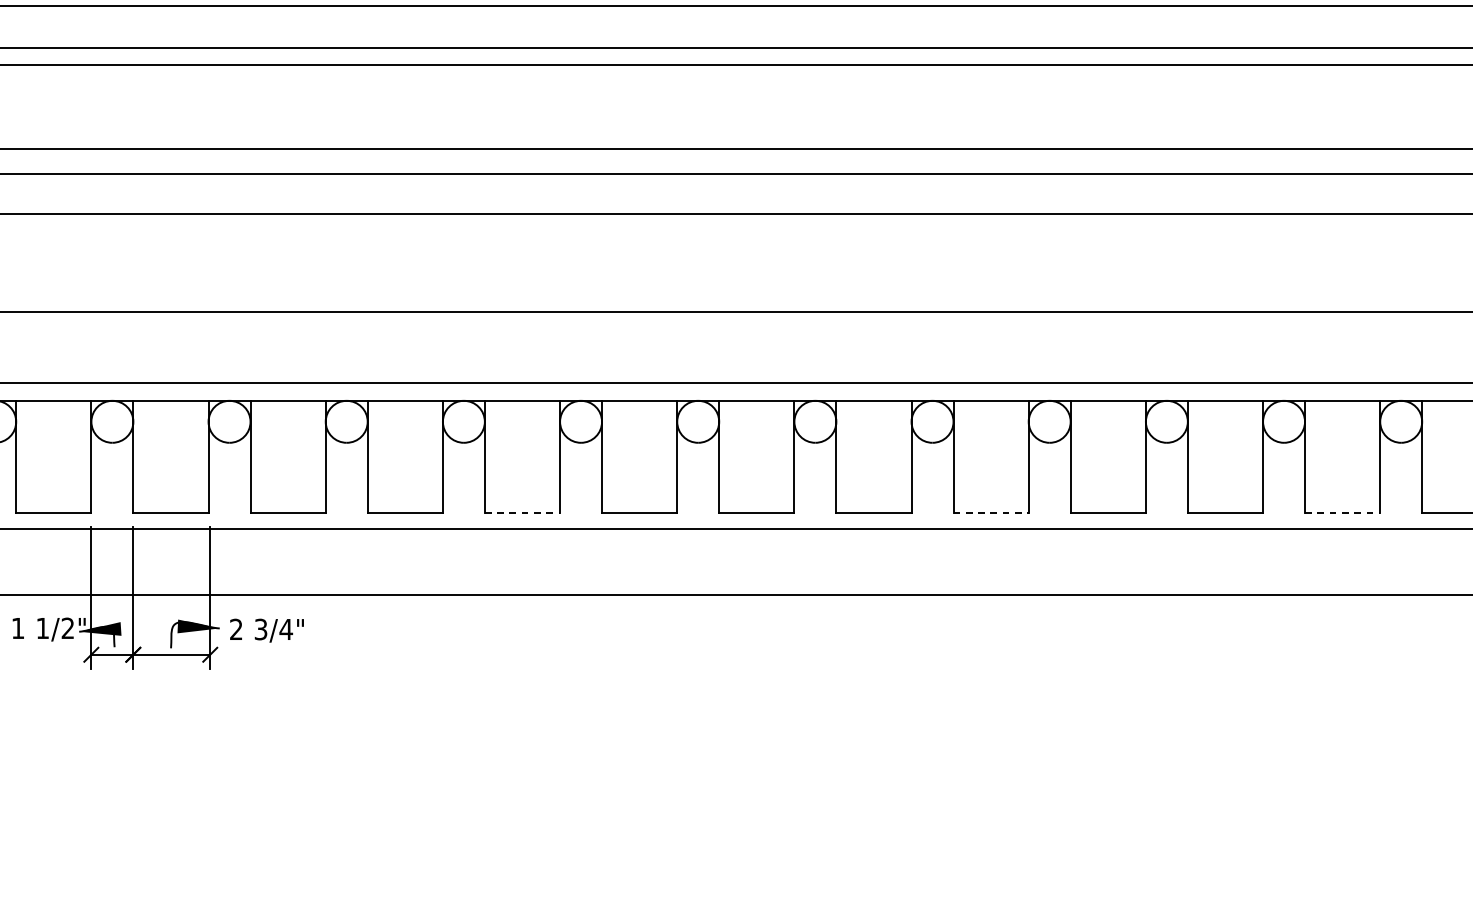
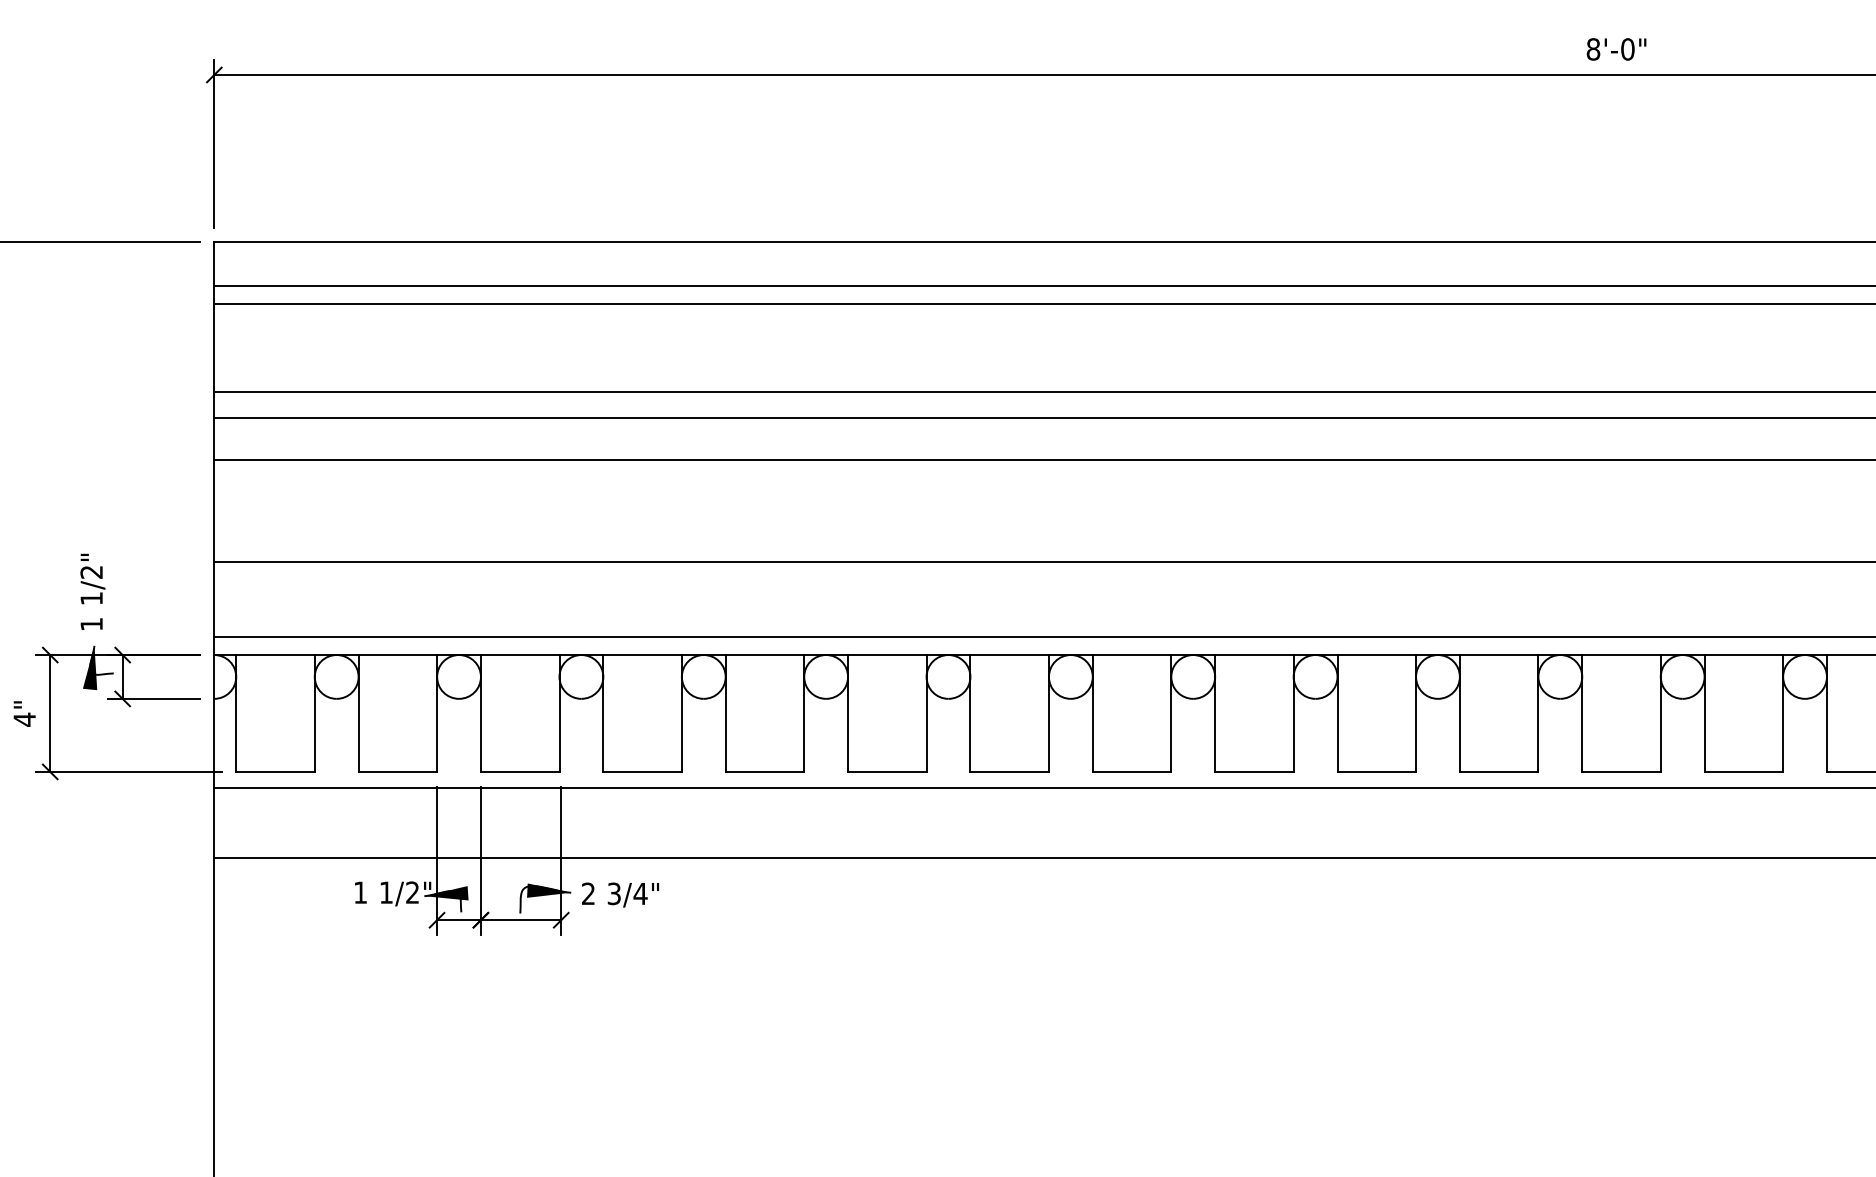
line: (522, 512) -> (887, 771), dashed -> solid
line: (991, 512) -> (1377, 771), dashed -> solid
line: (1343, 512) -> (1744, 771), dashed -> solid

